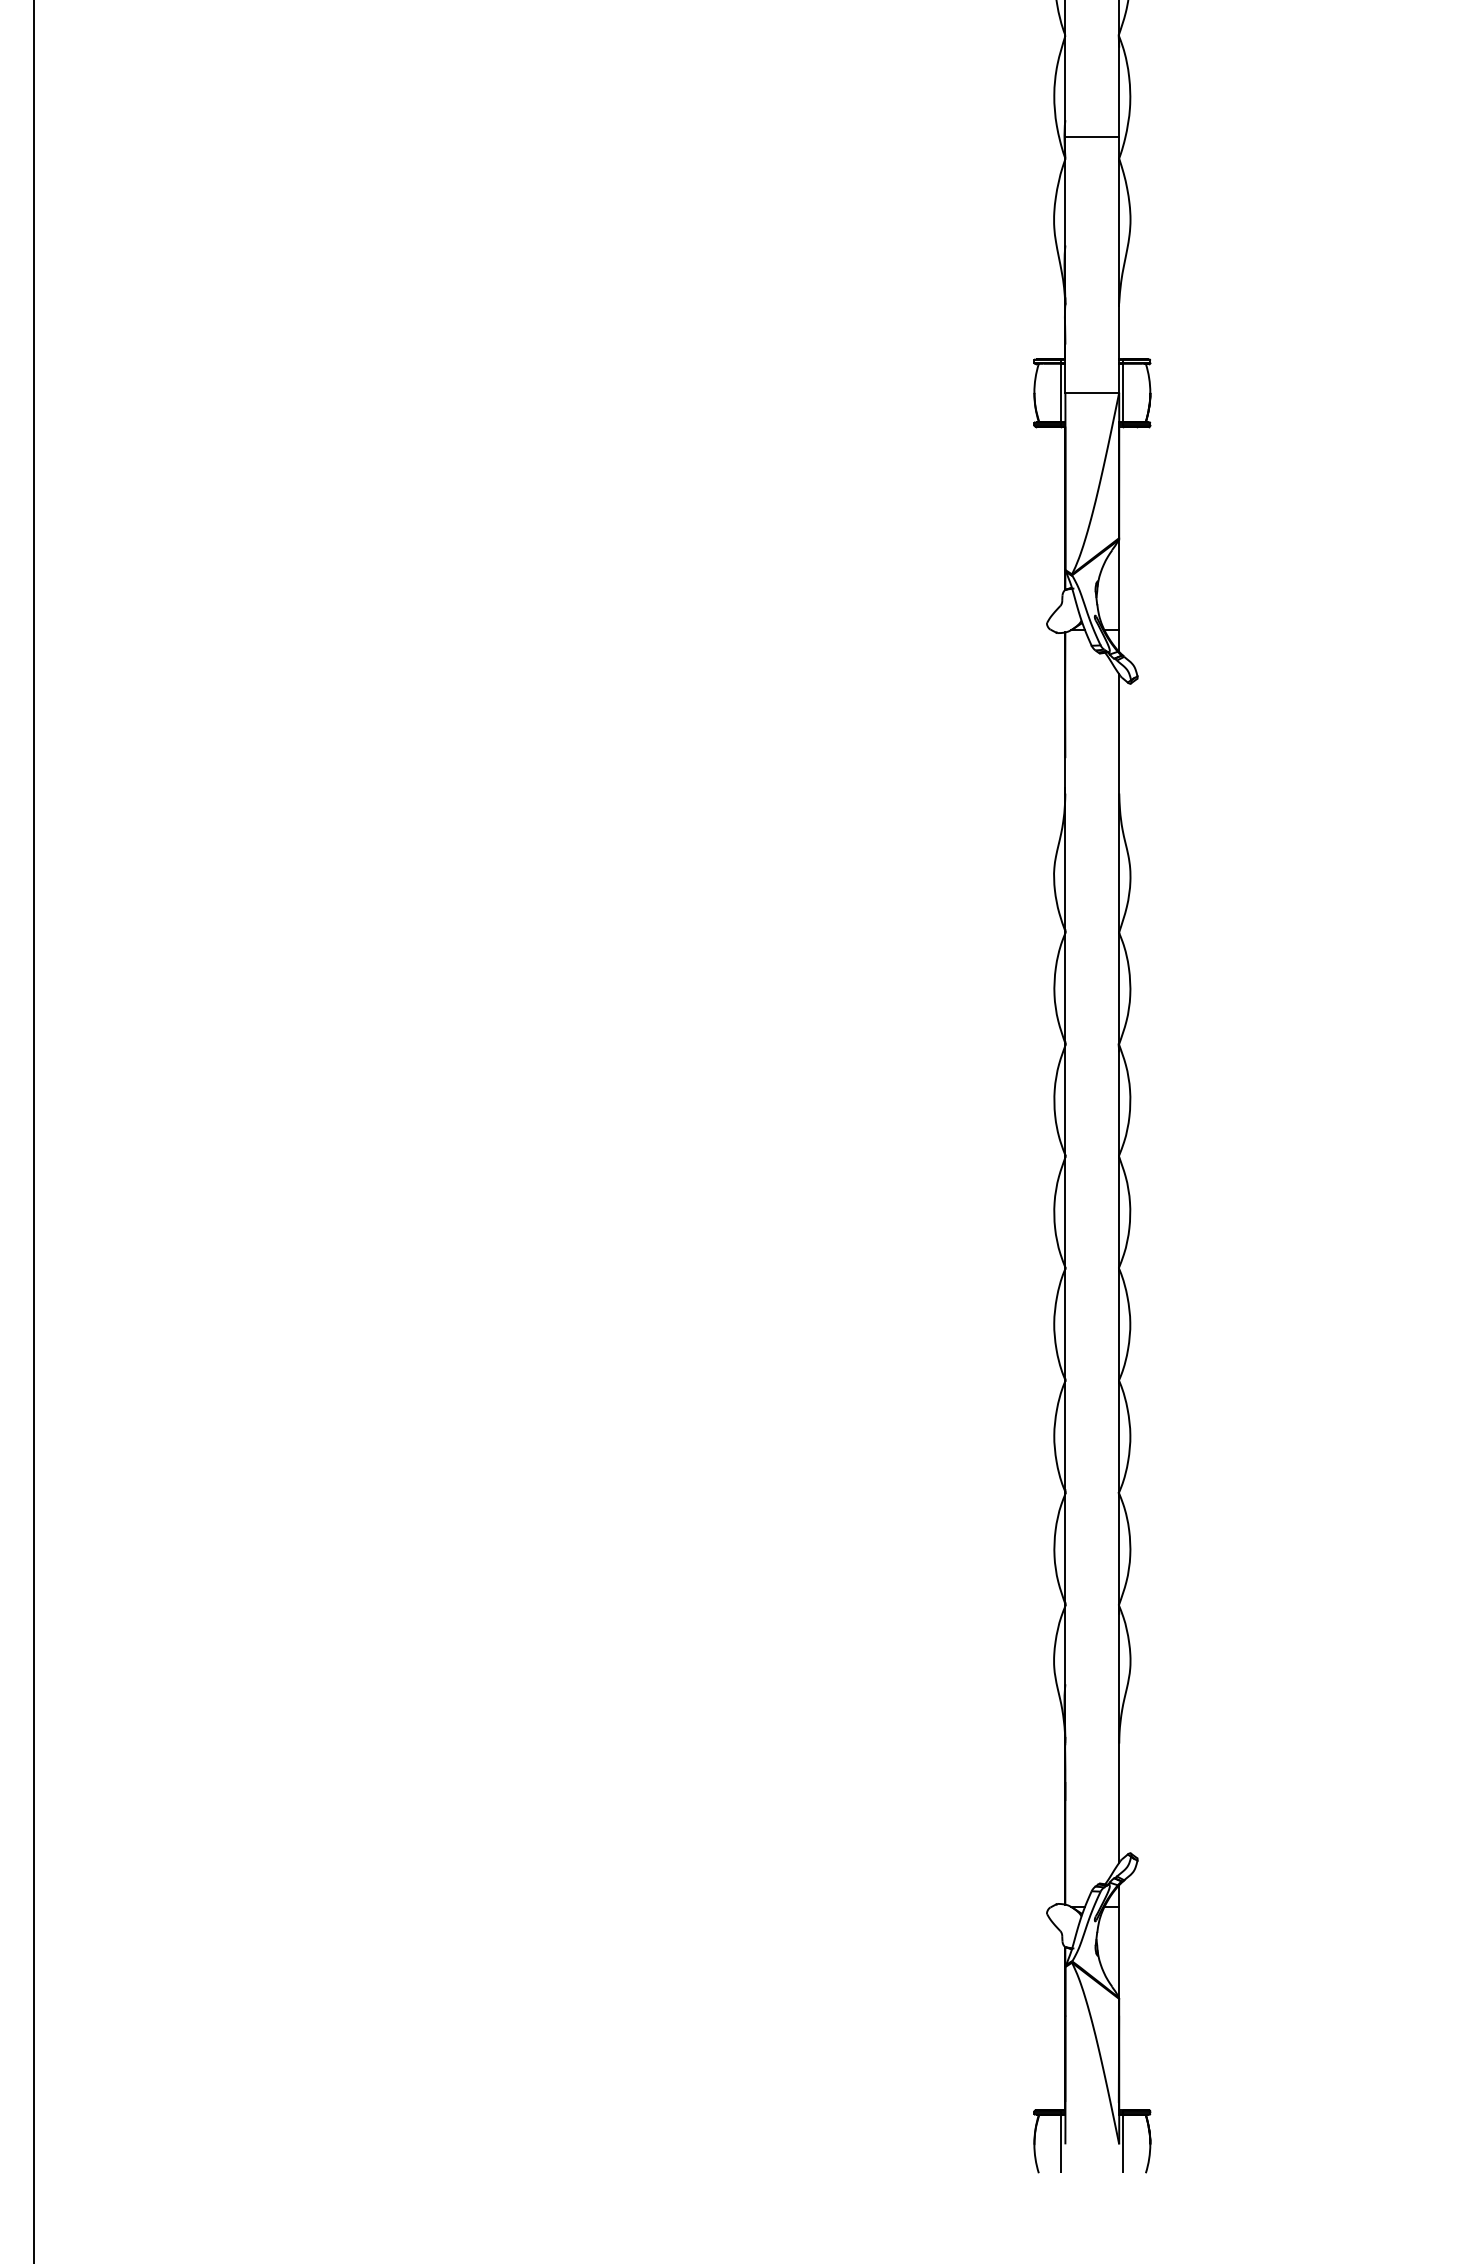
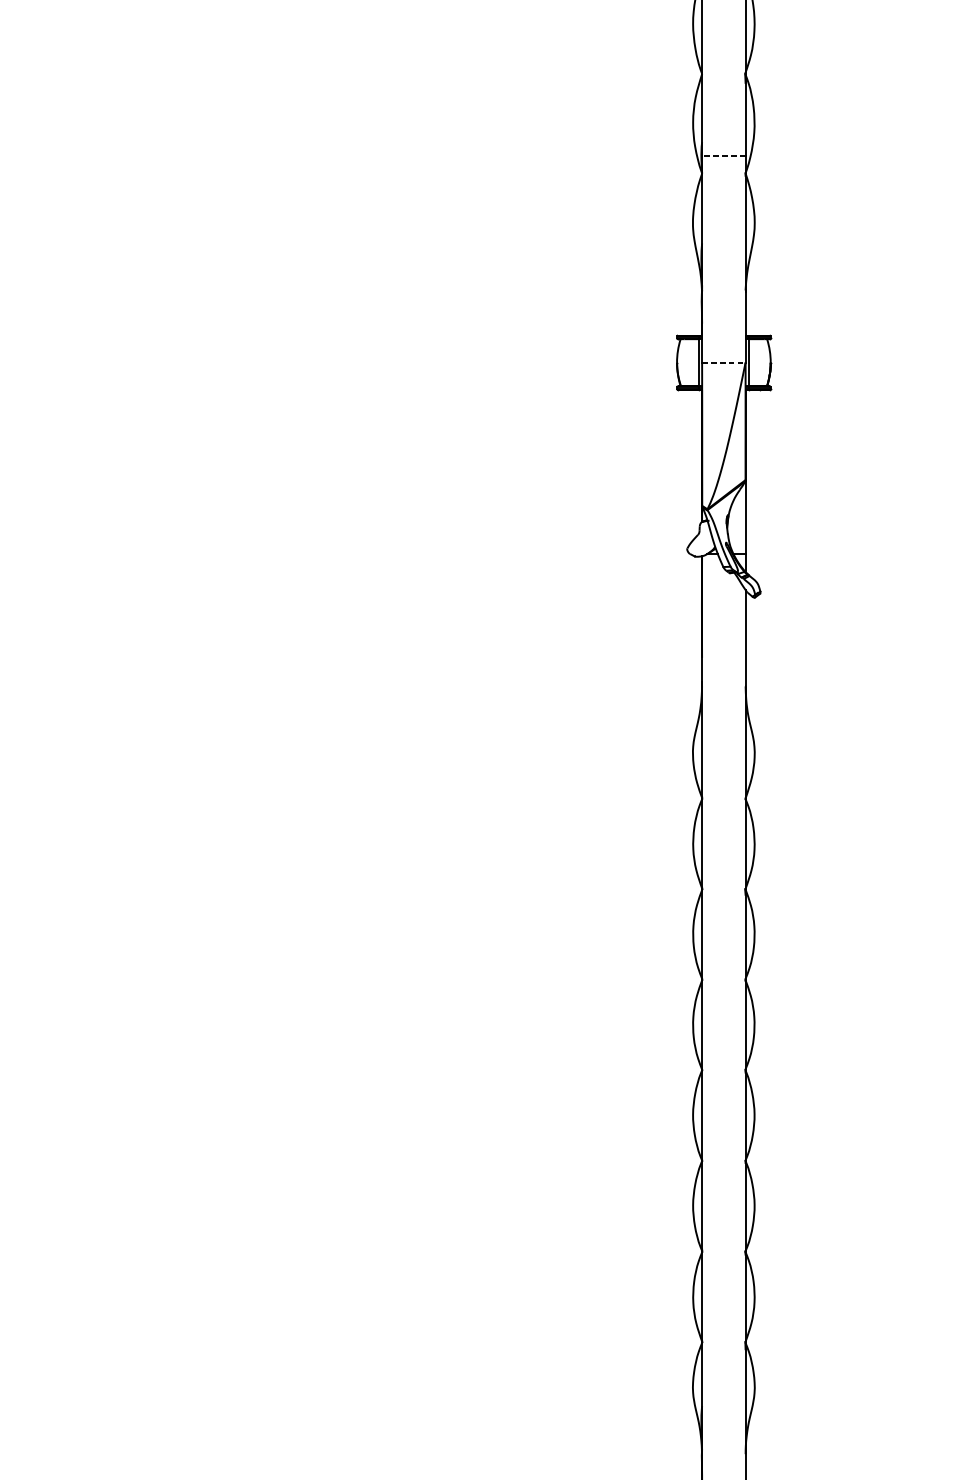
line: (1092, 137) -> (724, 156), solid -> dashed
line: (1092, 392) -> (724, 362), solid -> dashed

